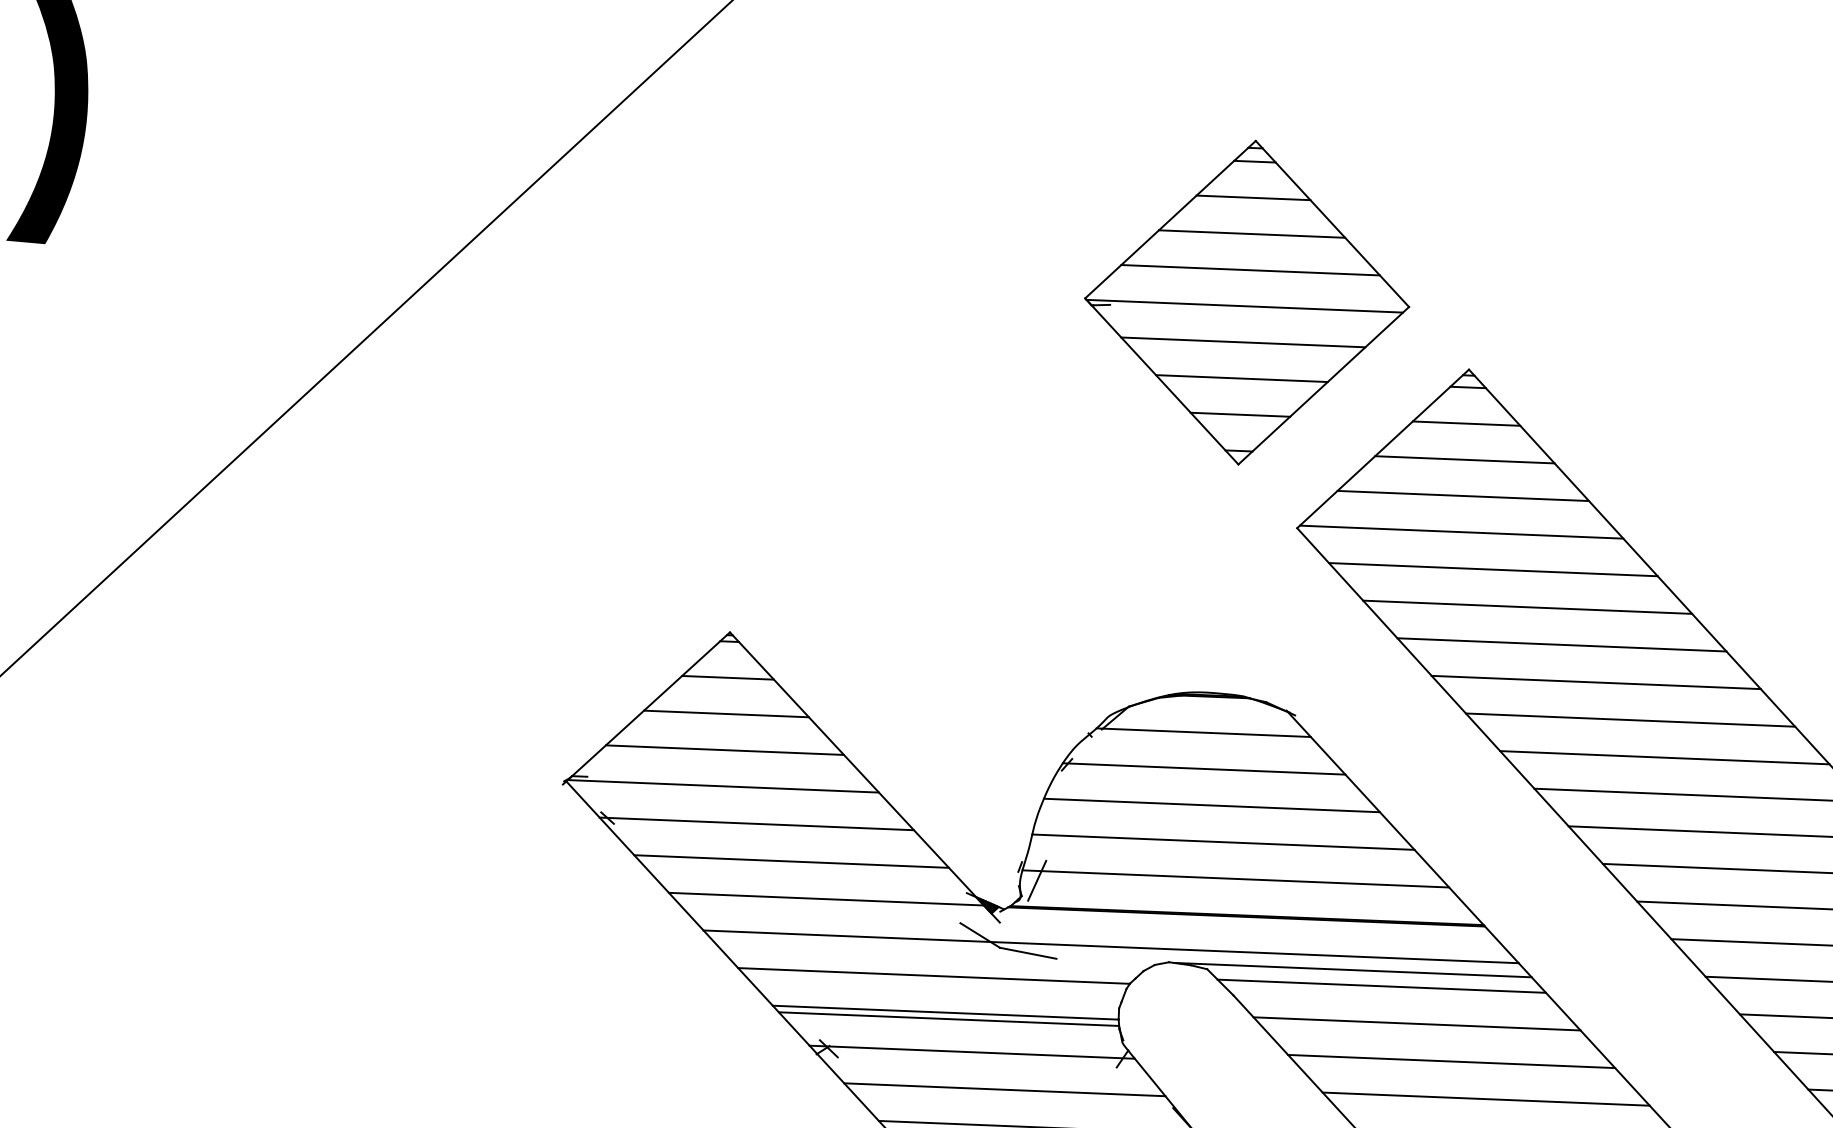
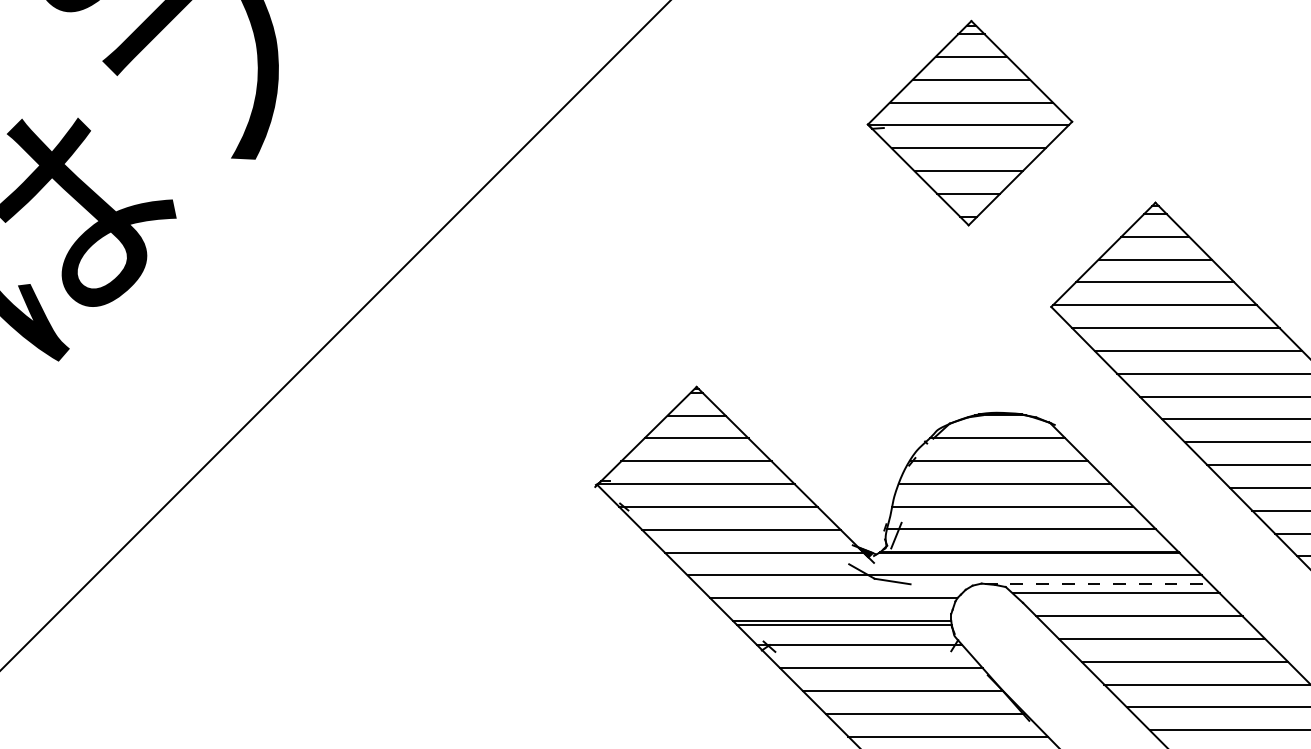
part: (1246, 301) -> (969, 122), moved
line: (1352, 969) -> (1097, 583), solid -> dashed

